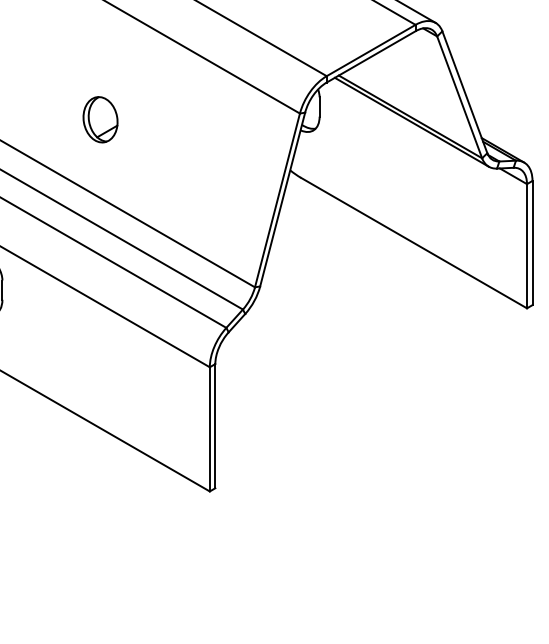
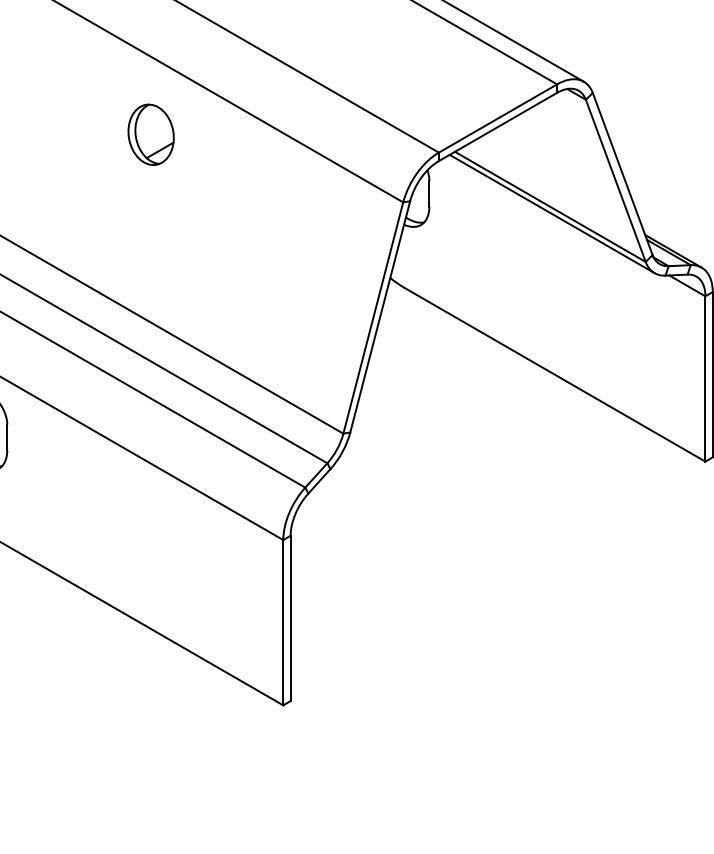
part: (100, 119) -> (151, 134), moved

